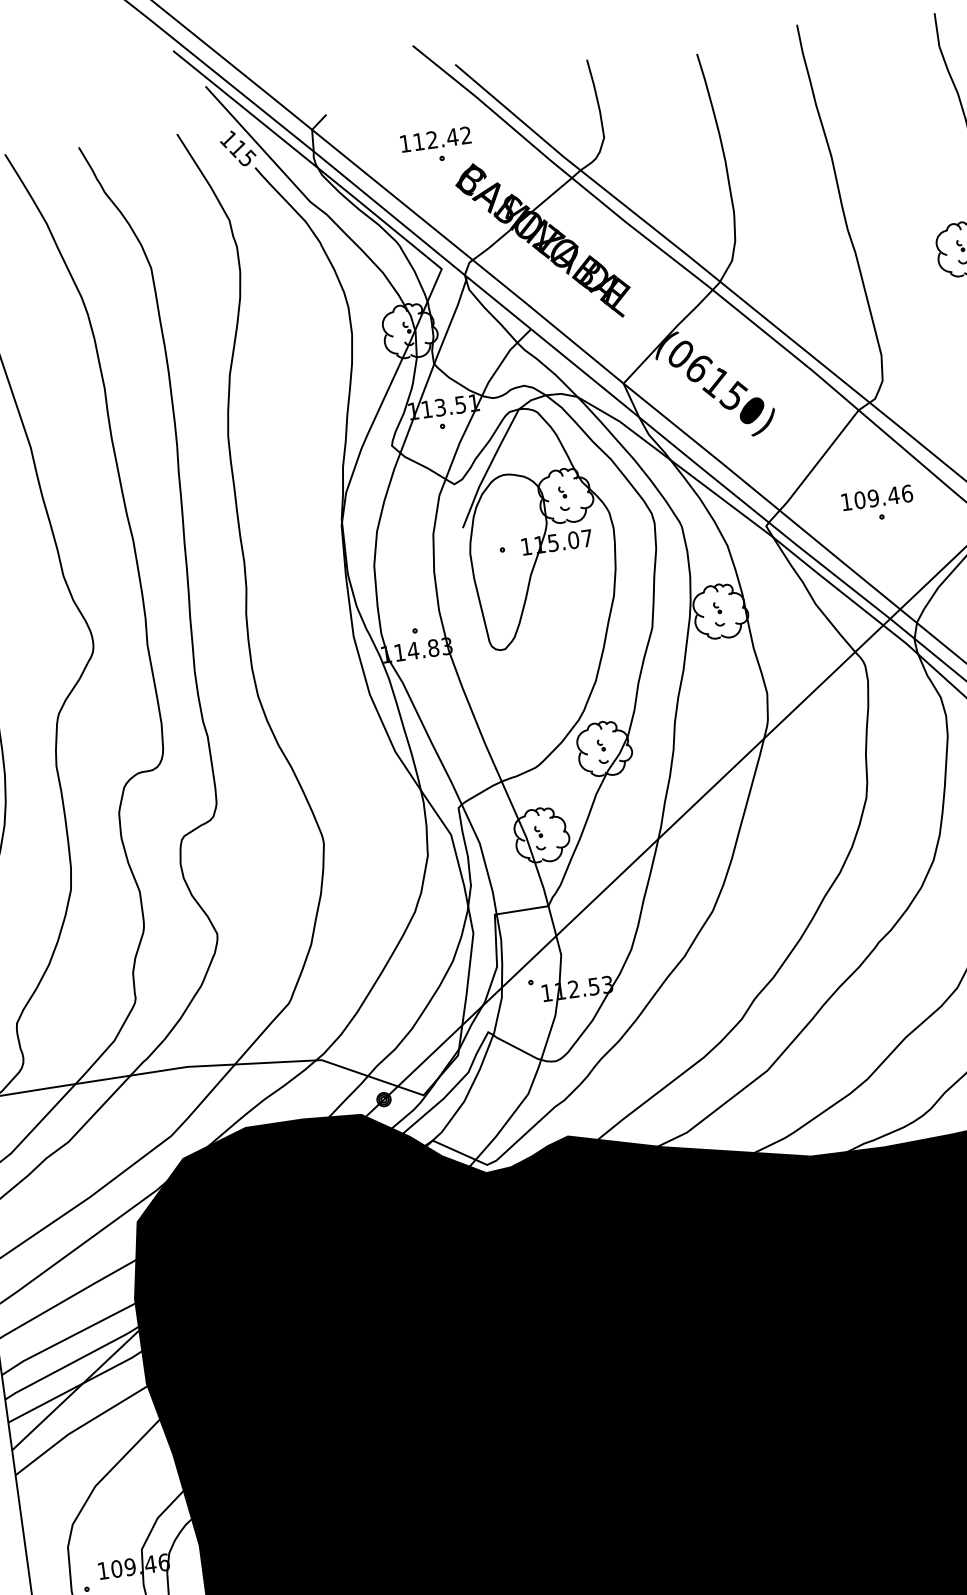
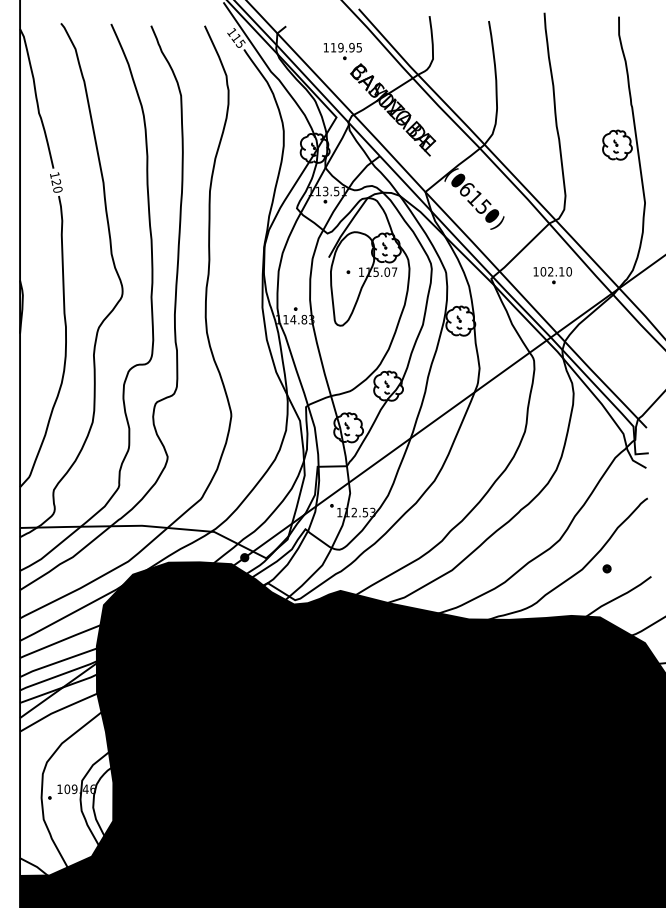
text: (447, 137) -> (349, 47), 112.42 -> 119.95
text: (891, 495) -> (560, 271), 109.46 -> 102.10

